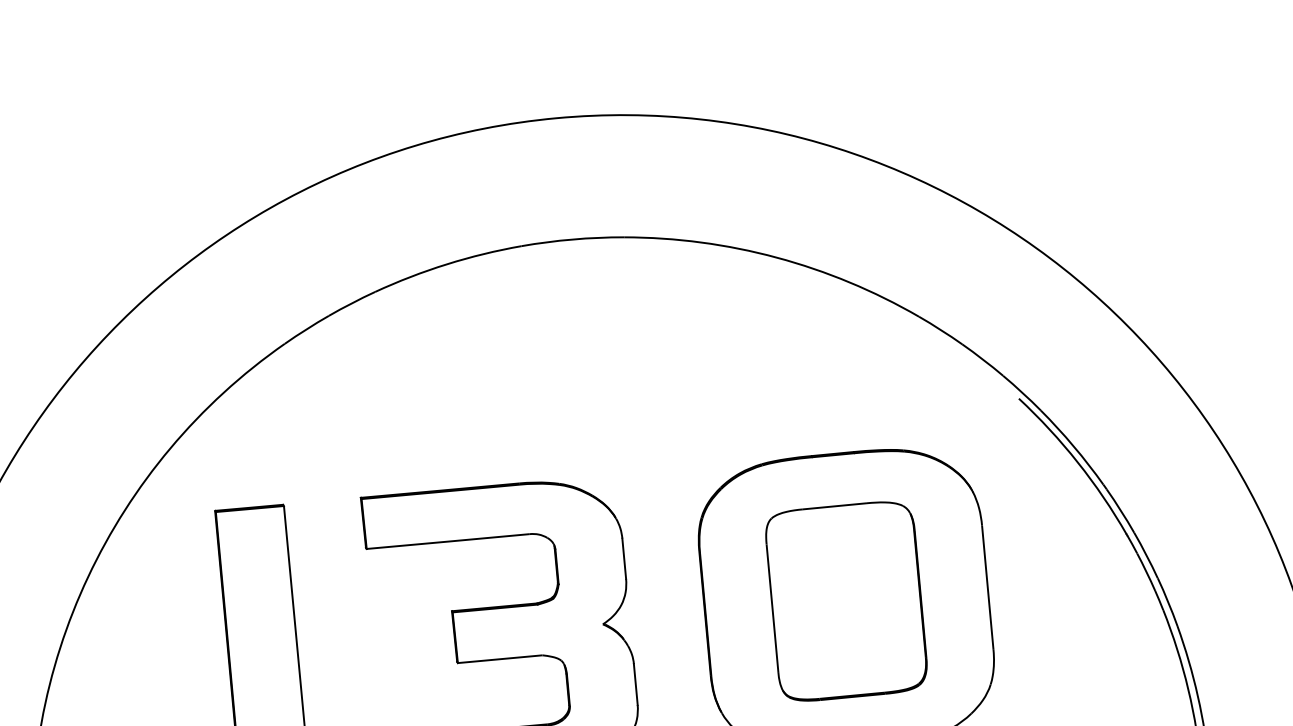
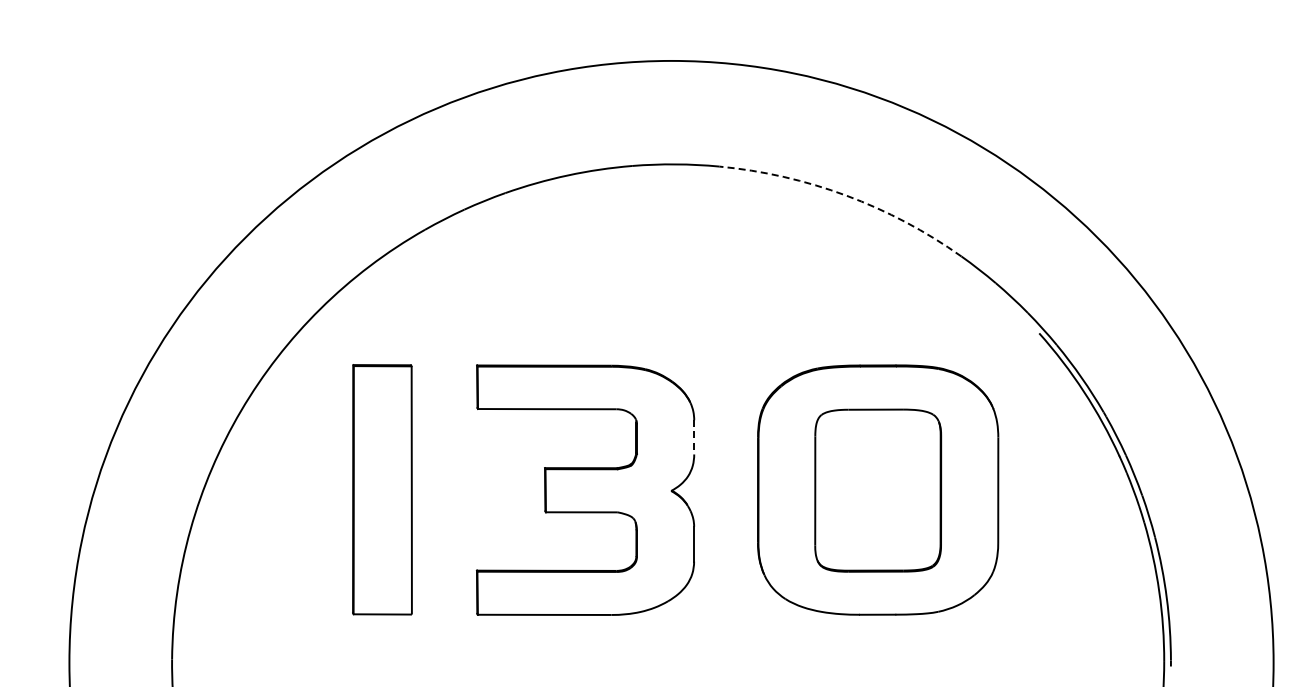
arc: (777, 257) -> (846, 195), solid -> dashed
line: (624, 558) -> (694, 437), solid -> dashed

